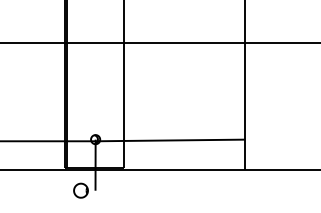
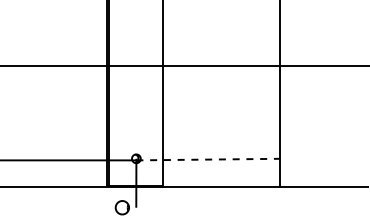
line: (170, 140) -> (208, 159), solid -> dashed

